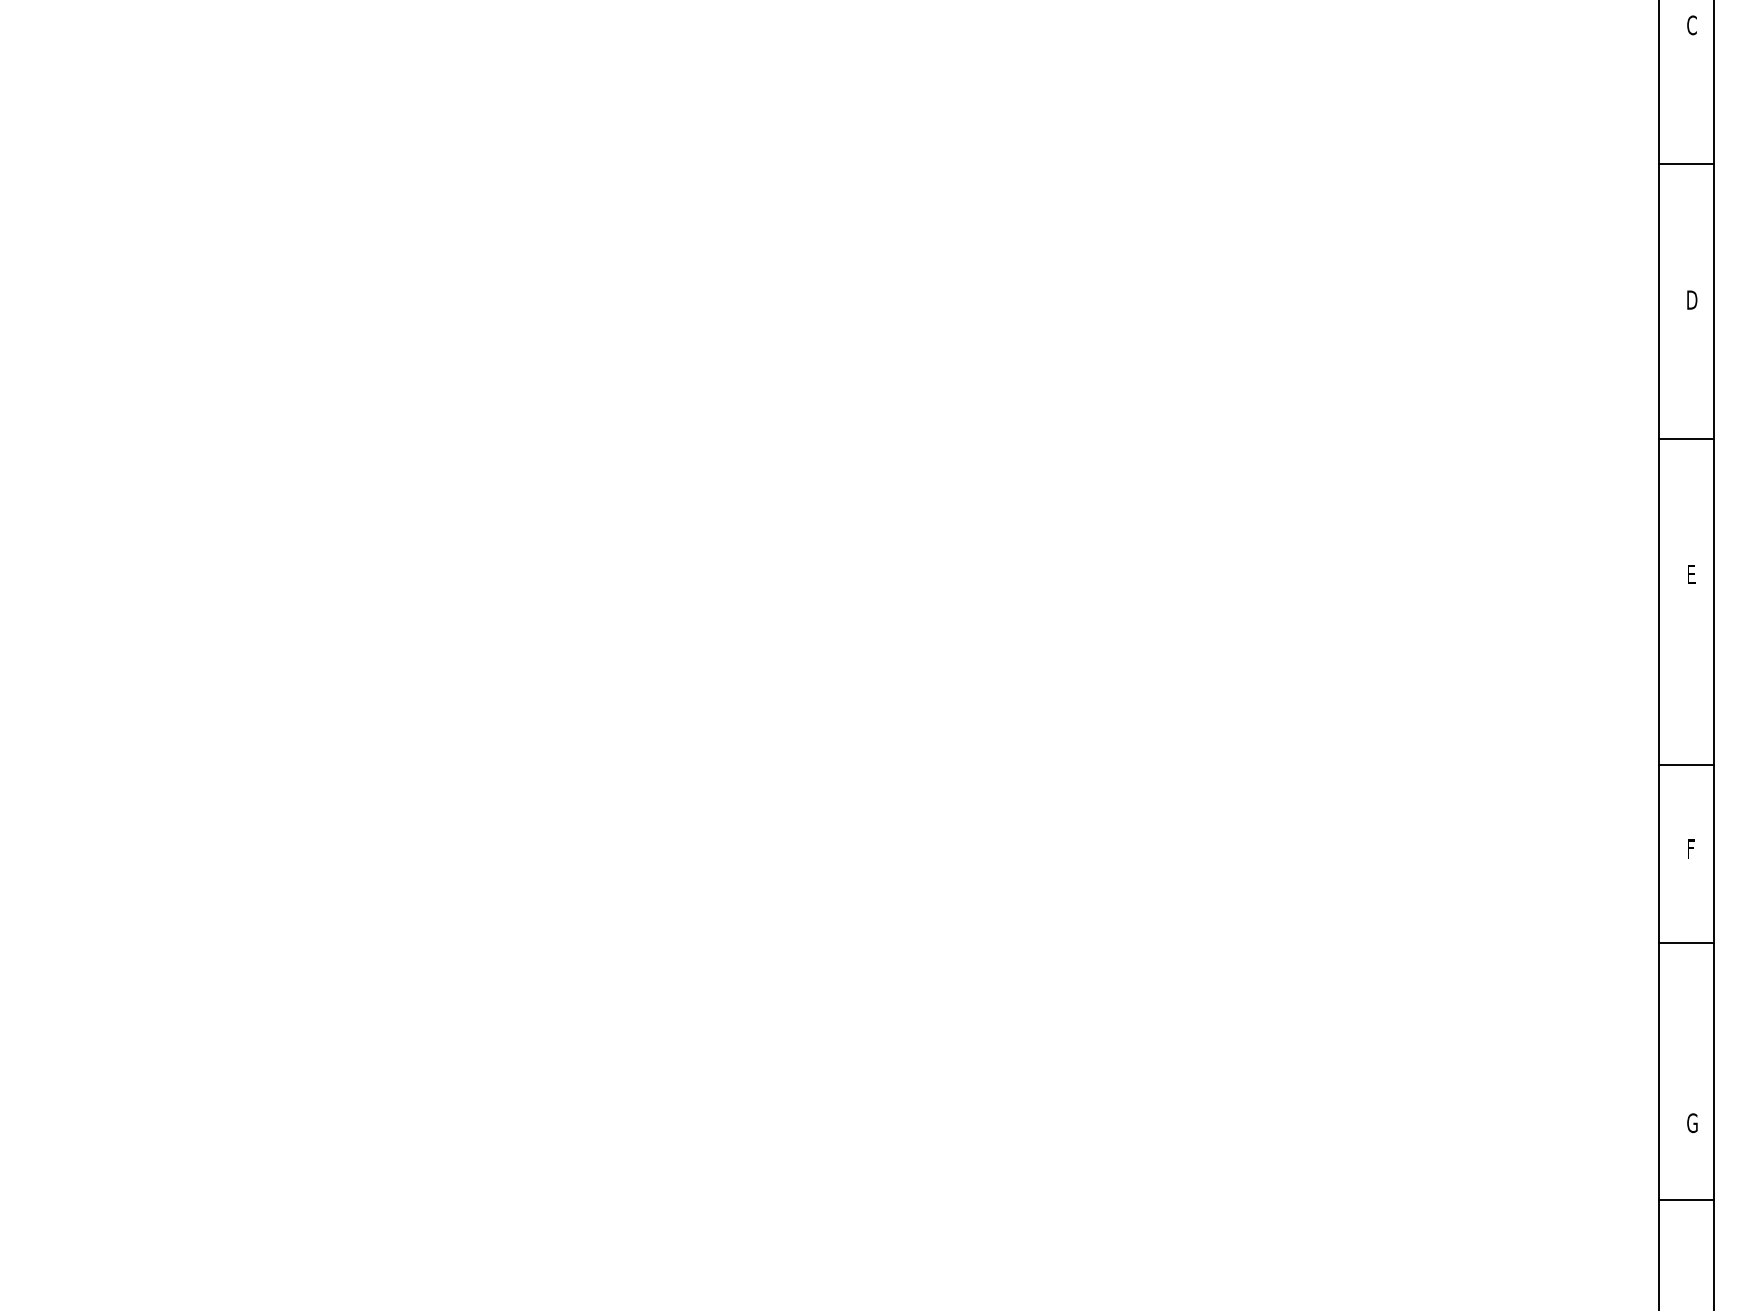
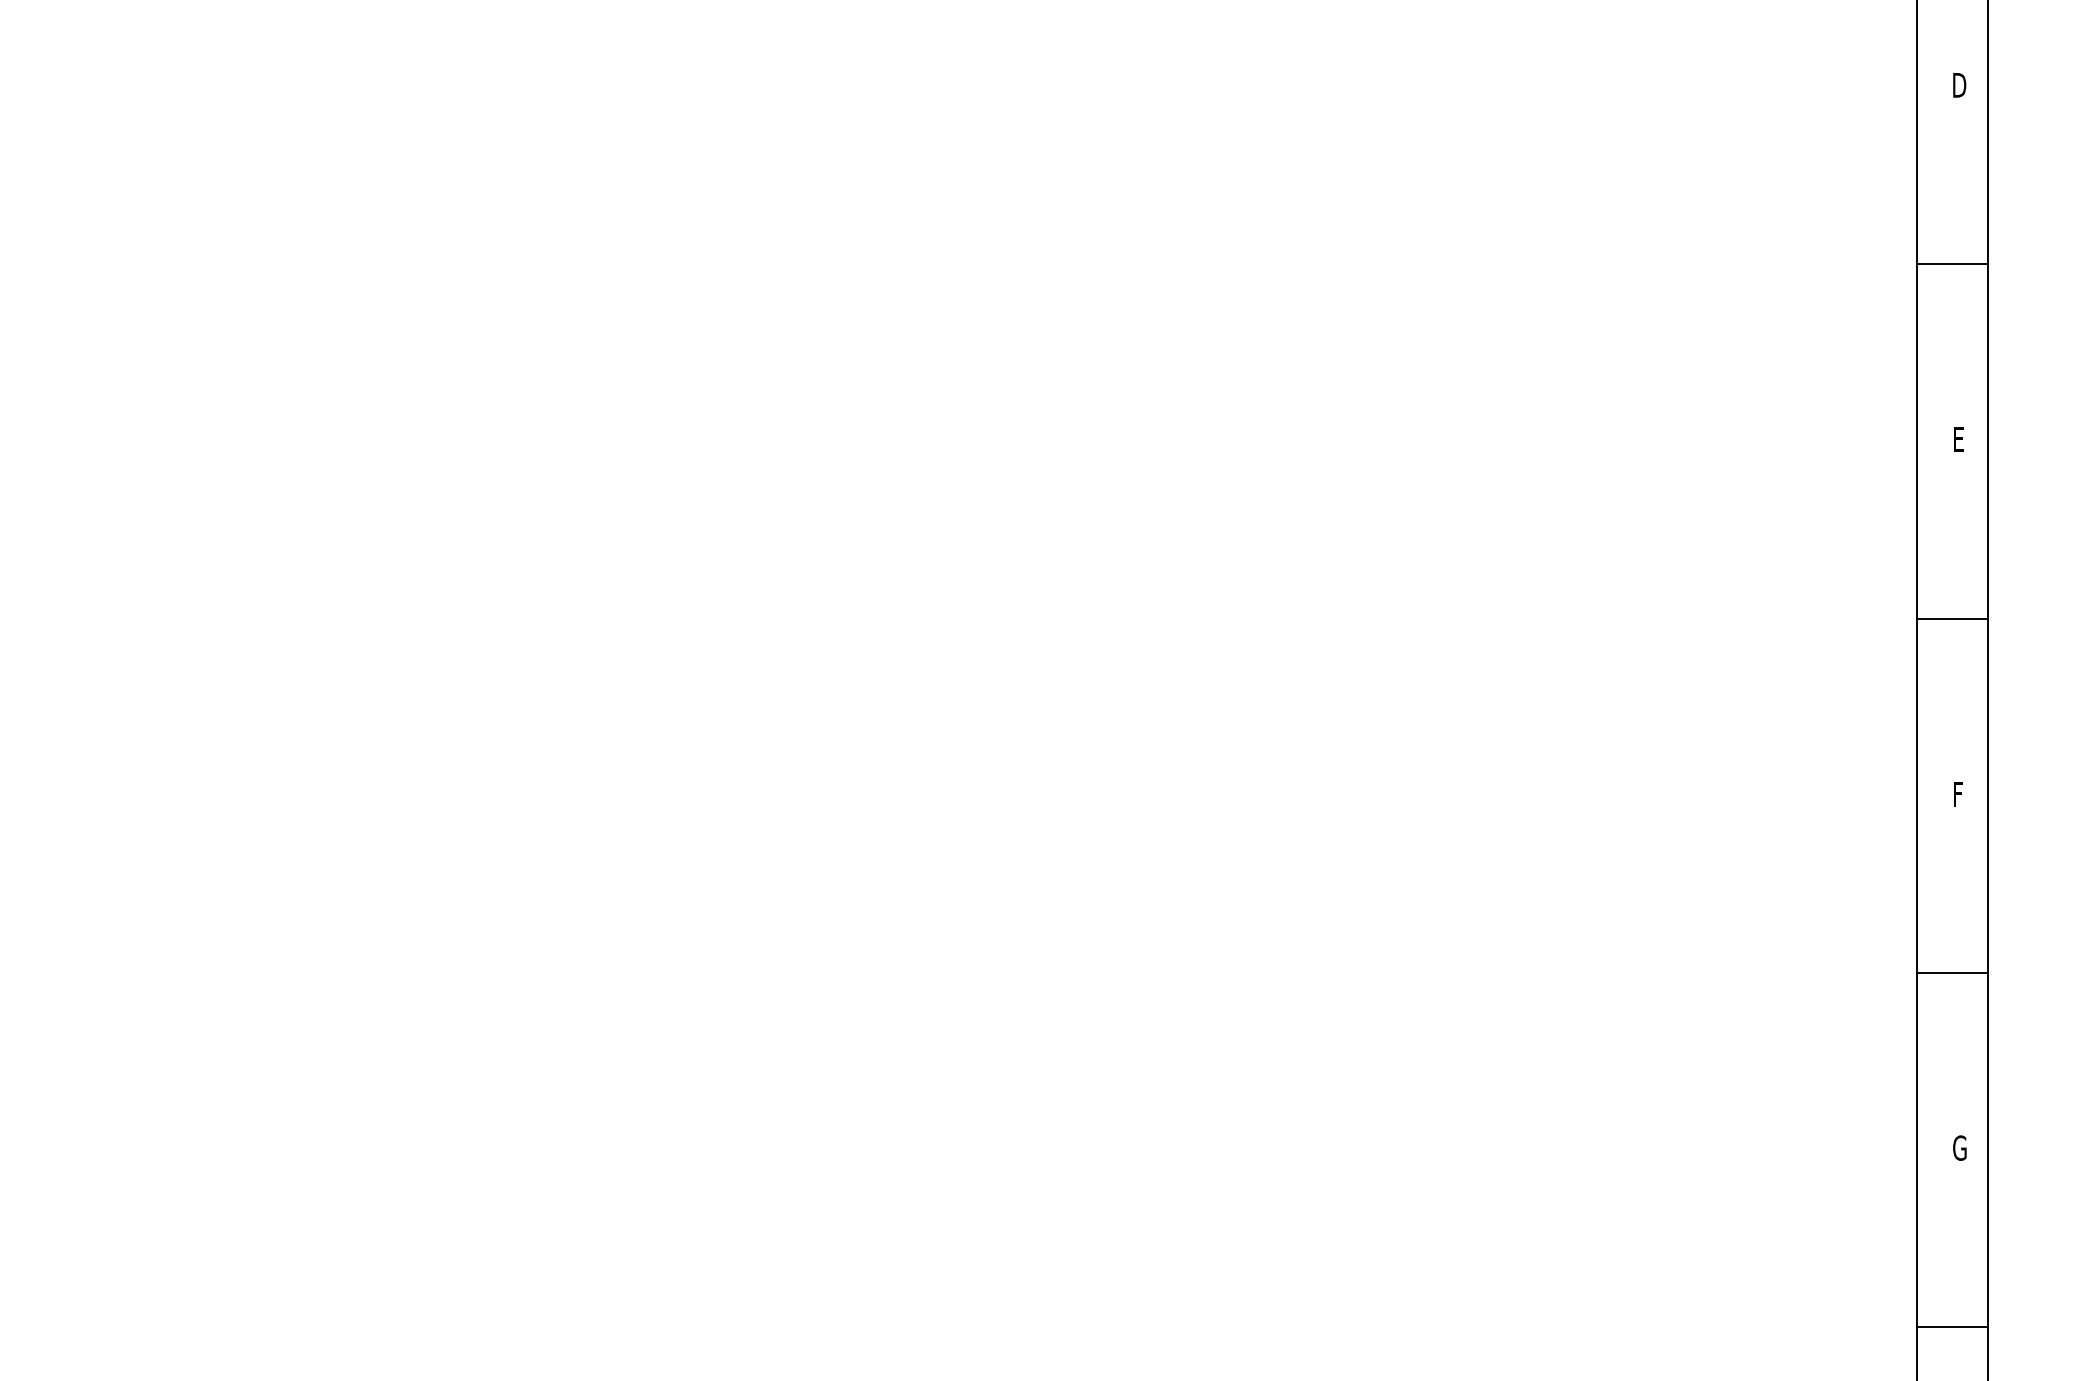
line: (1686, 765) -> (1952, 619), moved
line: (1686, 942) -> (1952, 972), moved
line: (1686, 1200) -> (1952, 1328), moved

